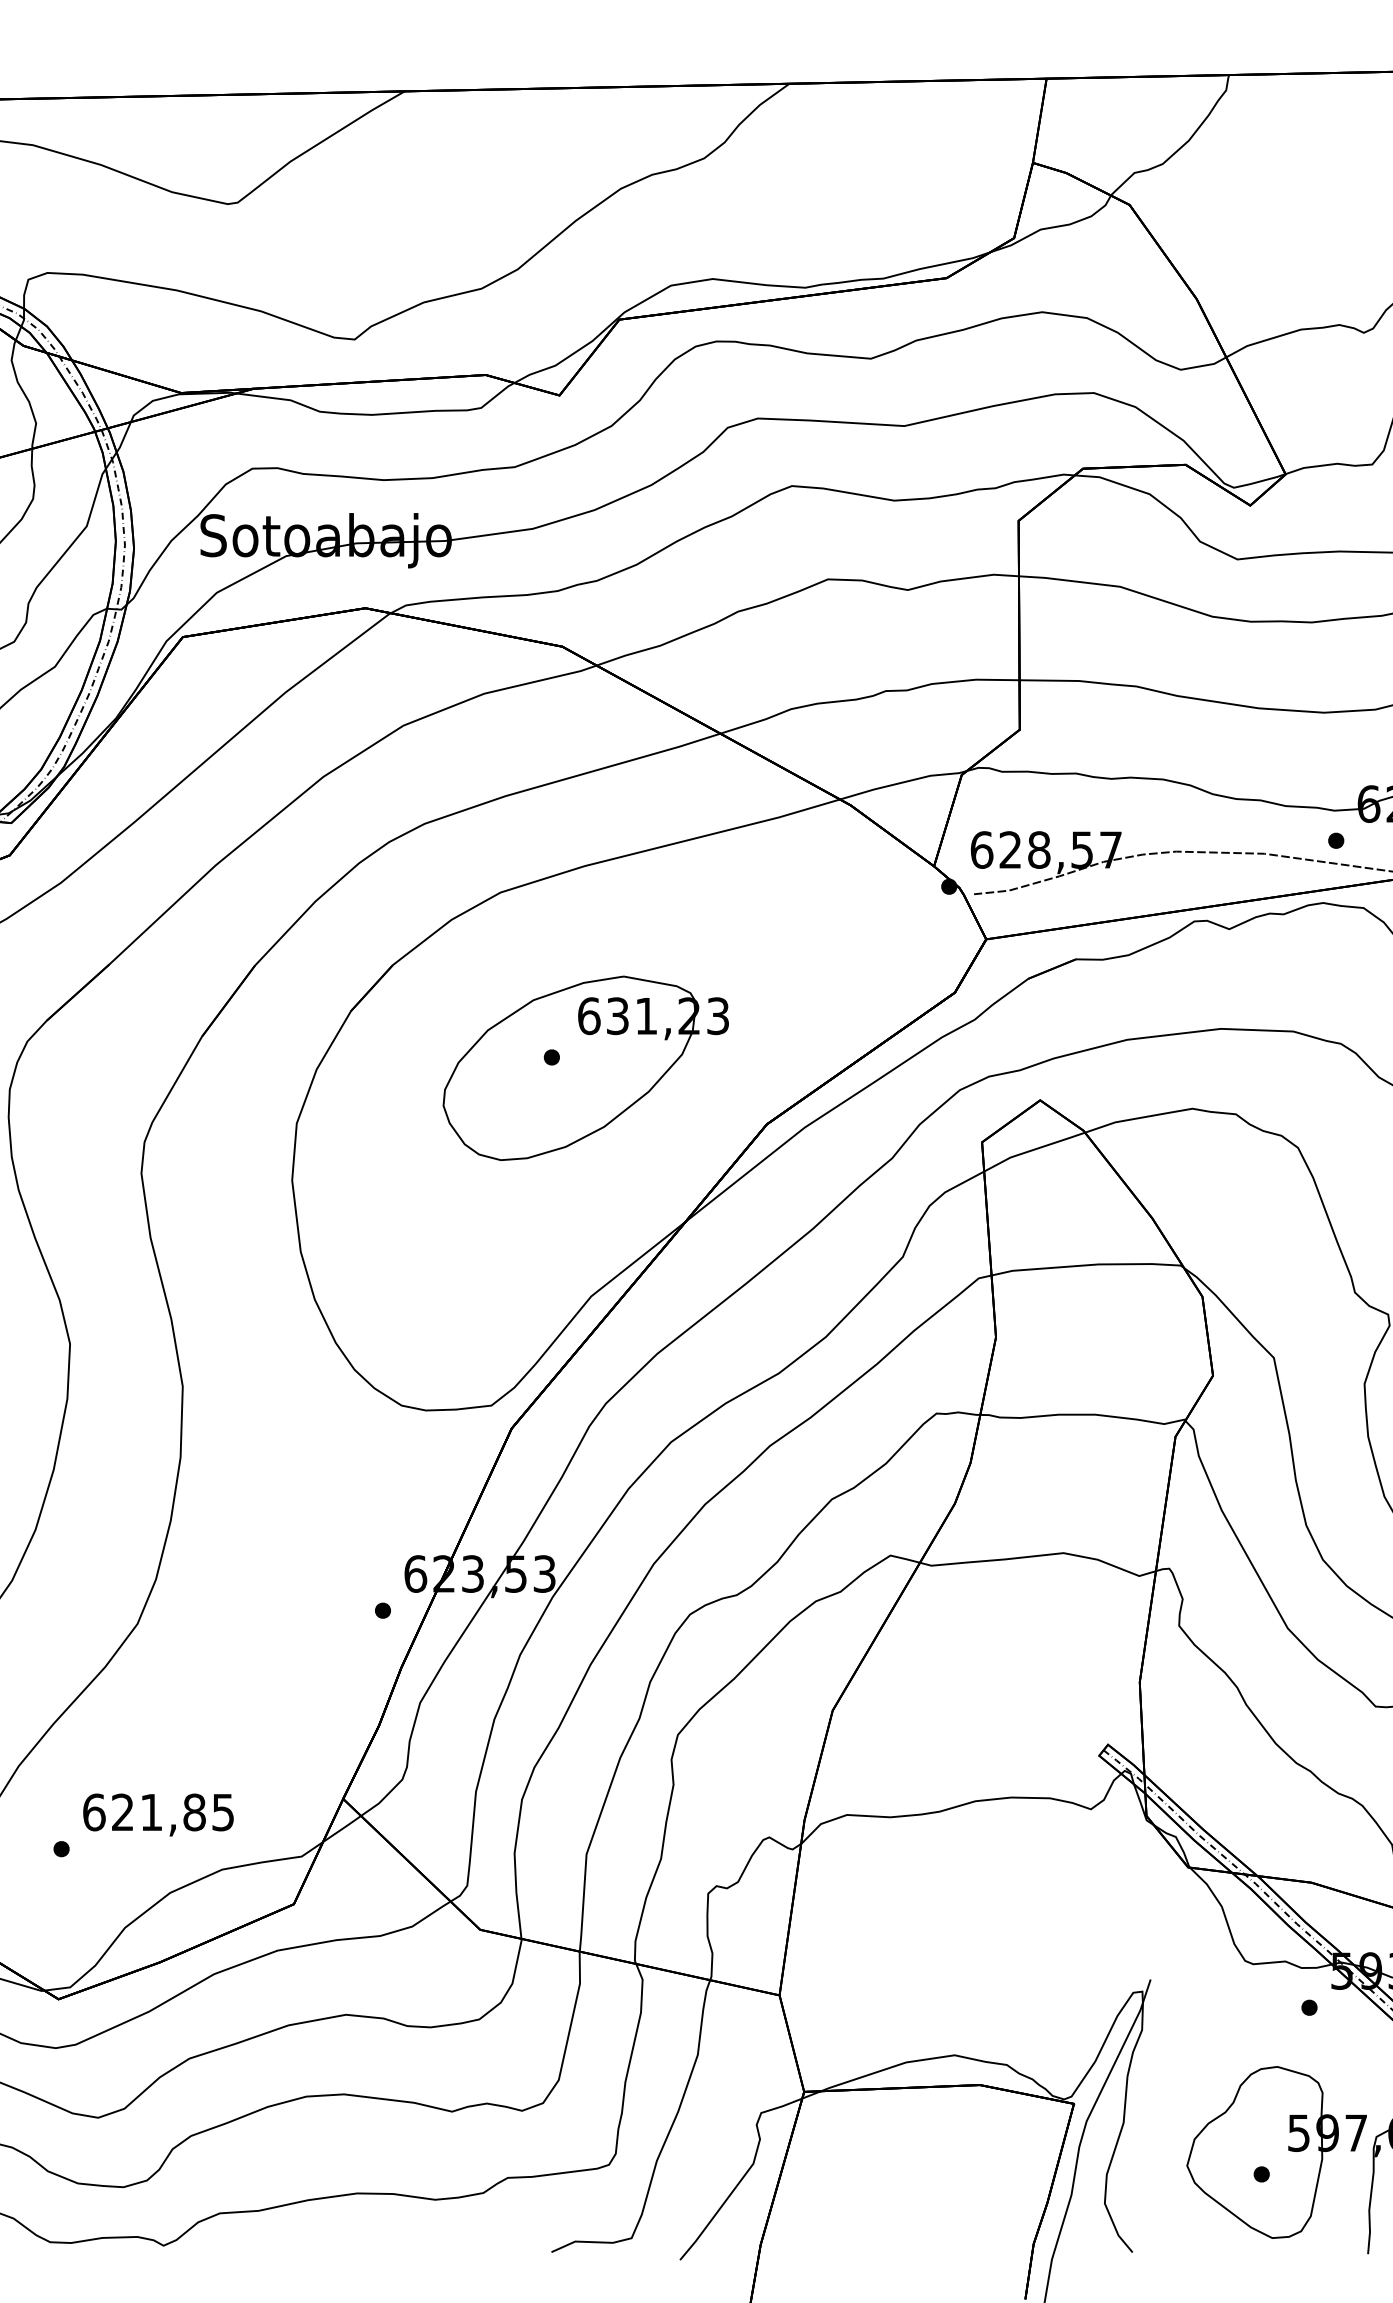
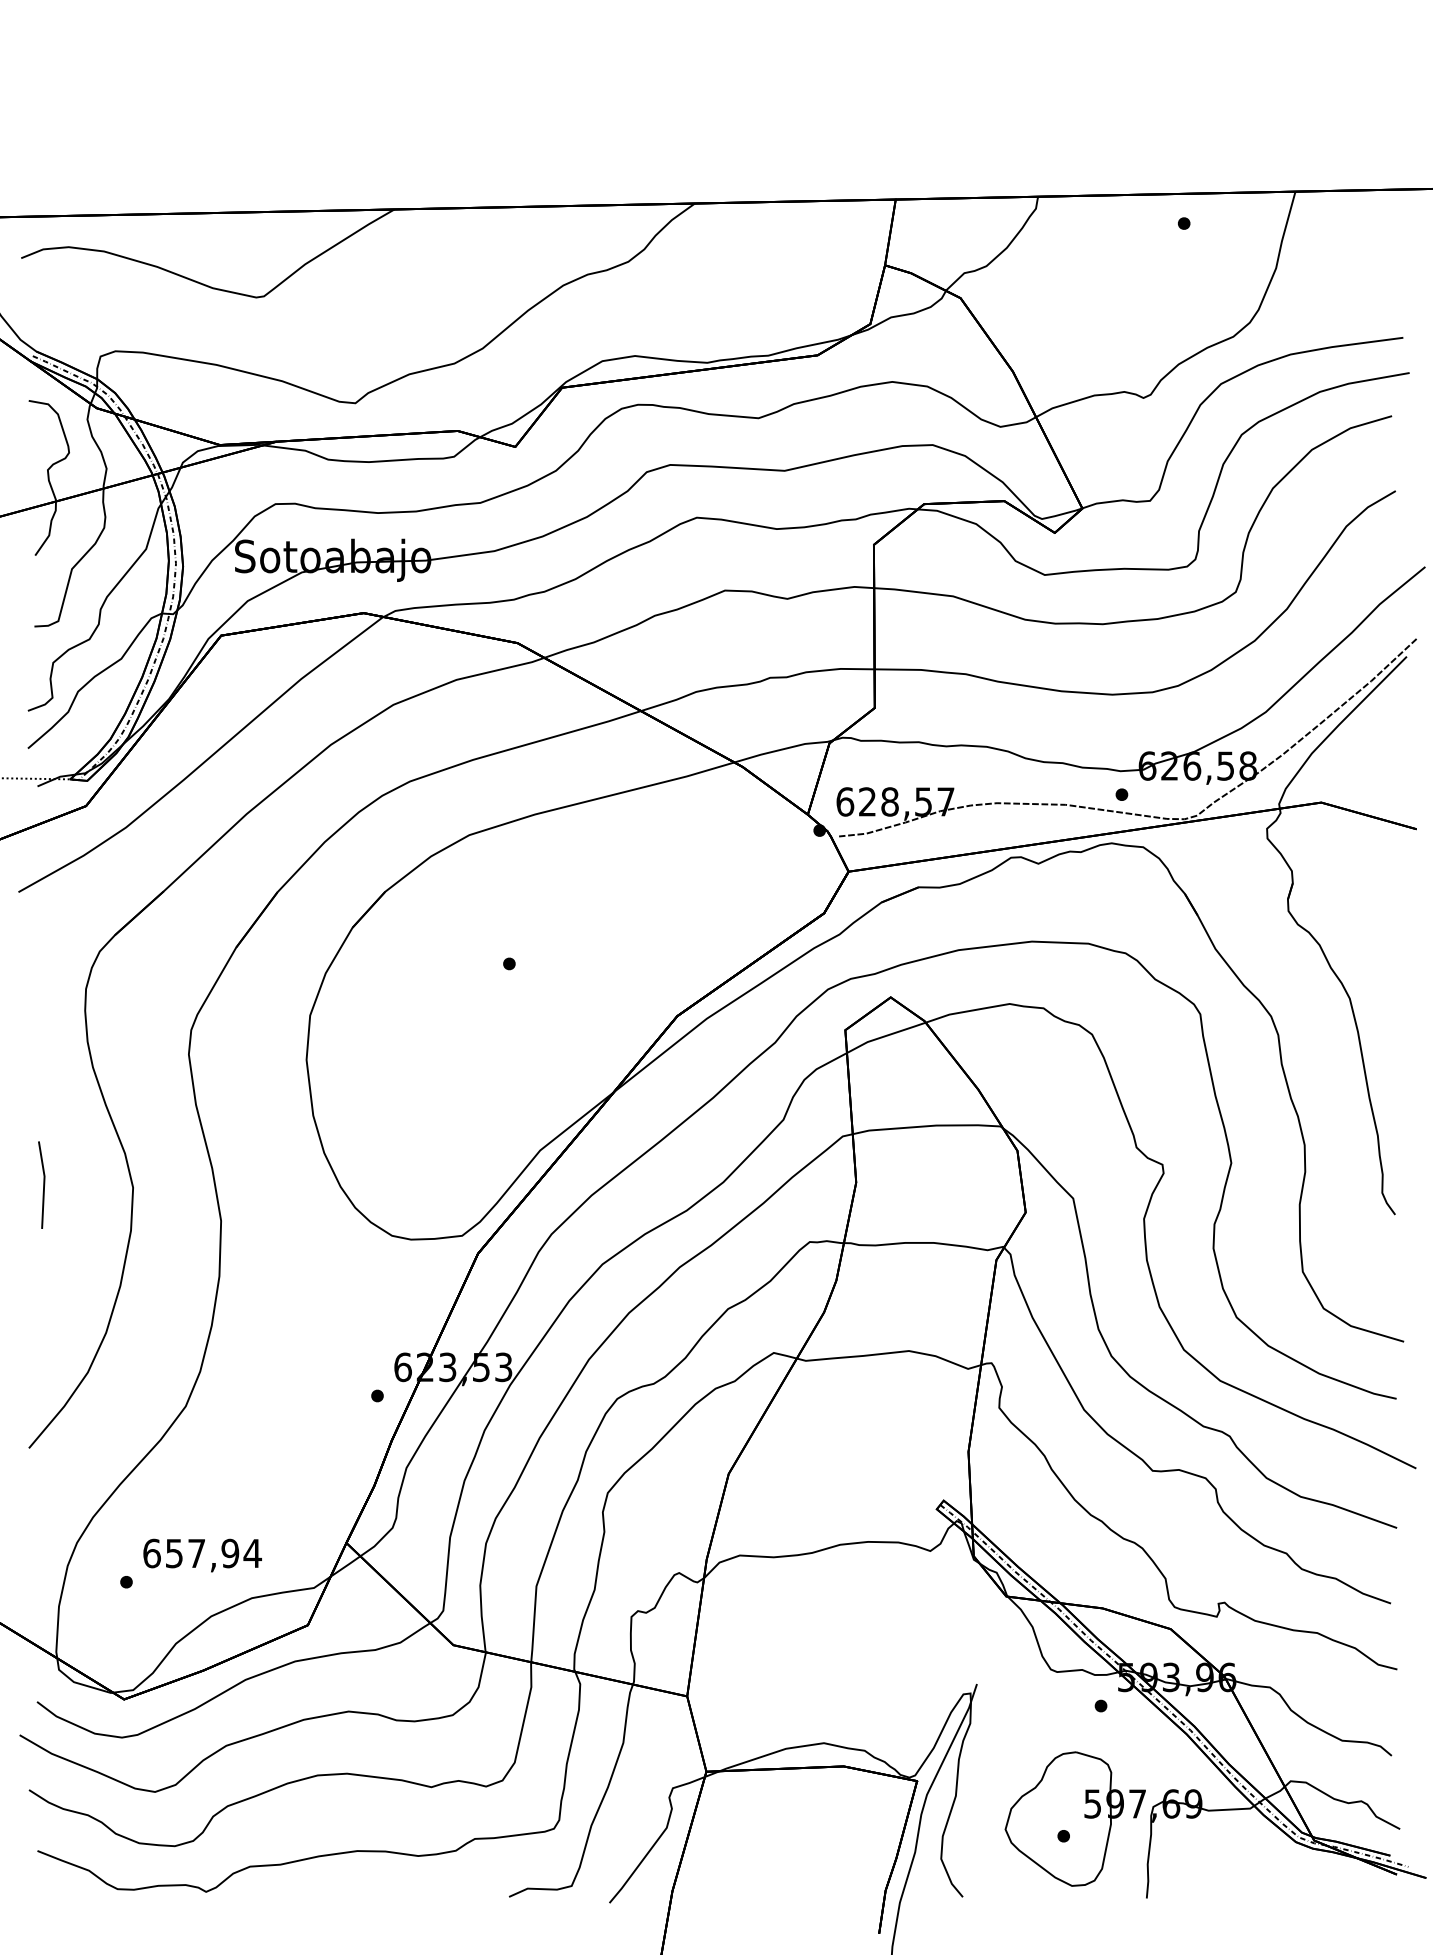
part: (585, 1067) -> (535, 971), removed
text: (172, 1812) -> (213, 1553), 621,85 -> 657,94

